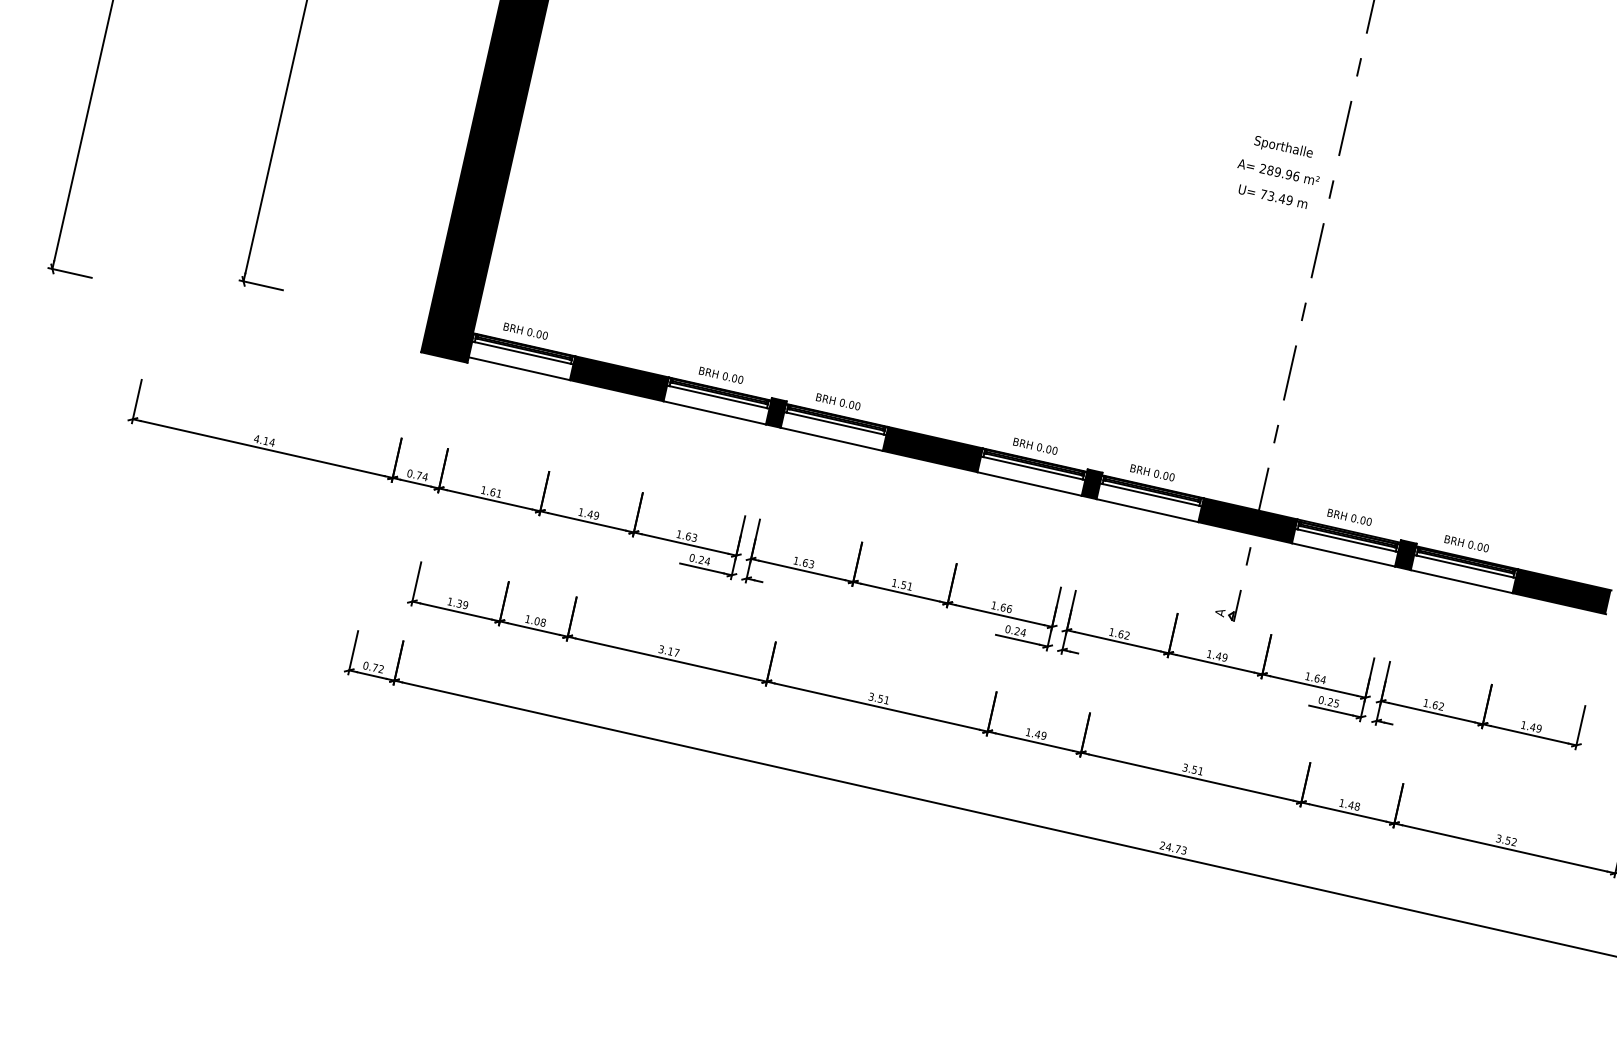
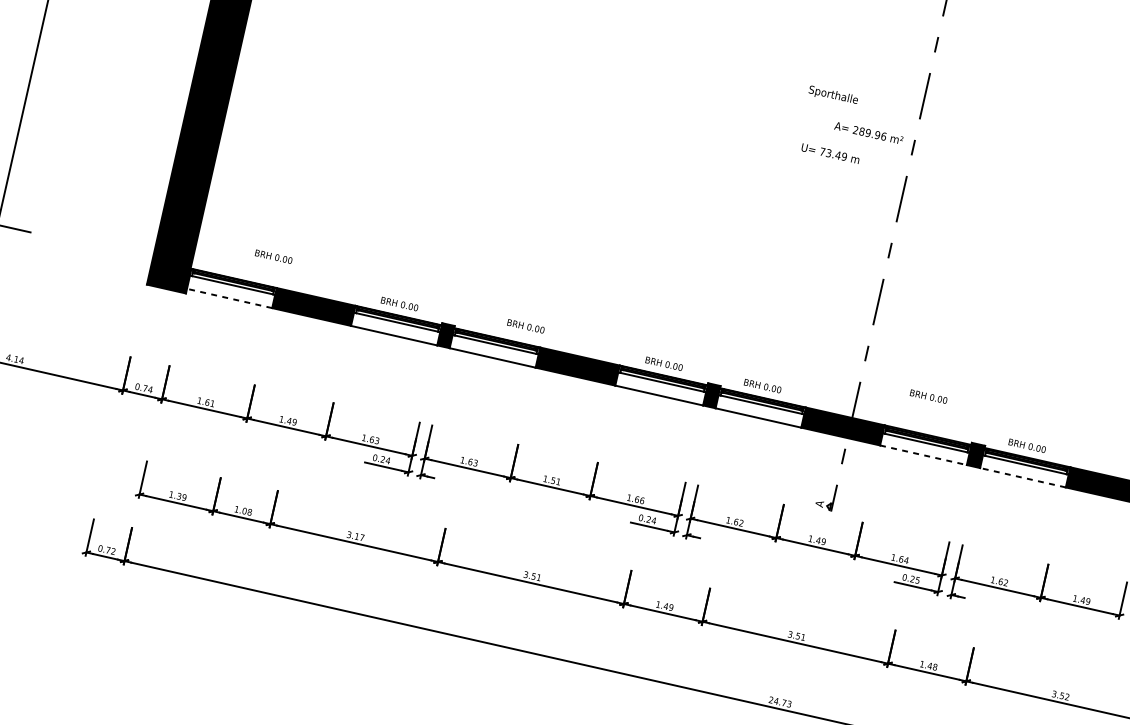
text: (1283, 146) -> (833, 94), moved
text: (1272, 196) -> (830, 153), moved
text: (525, 330) -> (273, 256), moved
line: (519, 368) -> (229, 298), solid -> dashed
text: (837, 401) -> (525, 326), moved
text: (1349, 516) -> (928, 395), moved
line: (1343, 554) -> (923, 454), solid -> dashed
line: (1461, 581) -> (1022, 477), solid -> dashed

